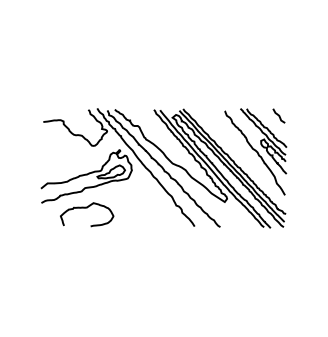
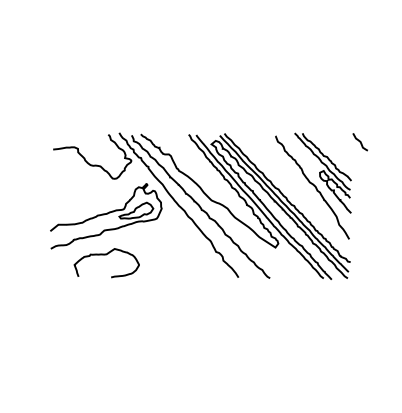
curve: (278, 115) -> (359, 141), moved

